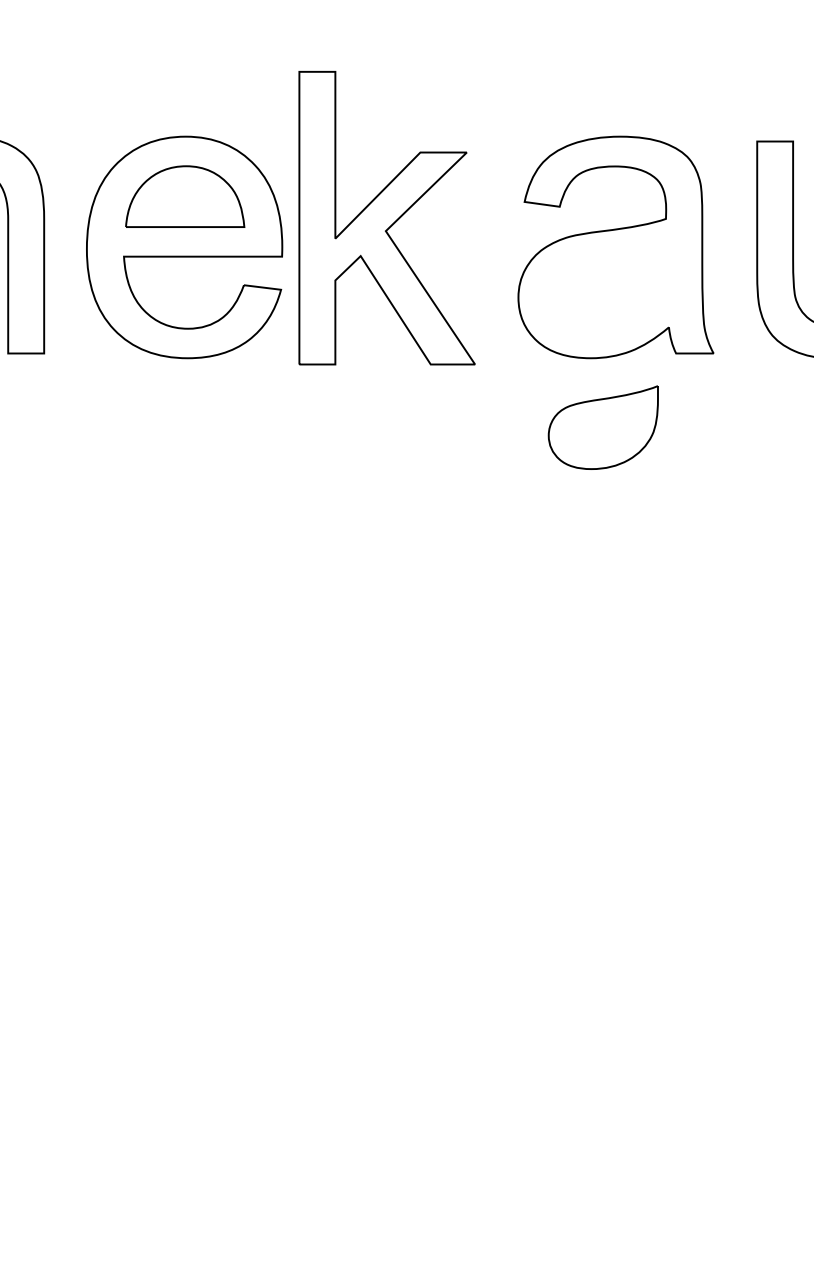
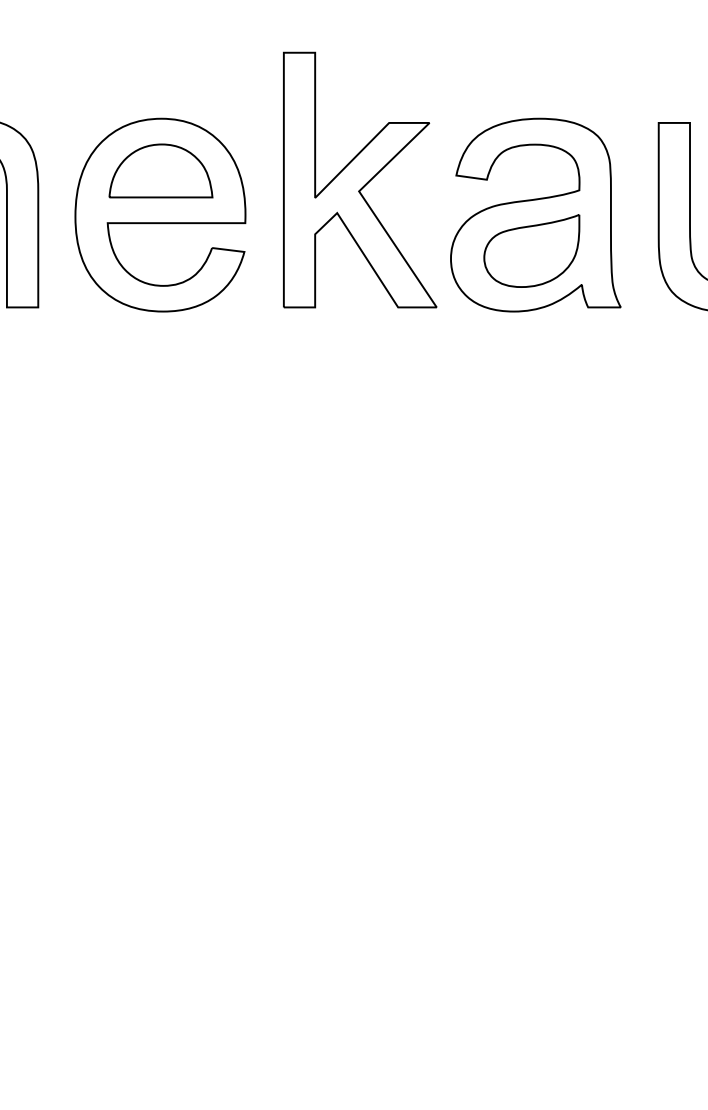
part: (386, 218) -> (359, 180), moved
part: (602, 427) -> (531, 250), moved

